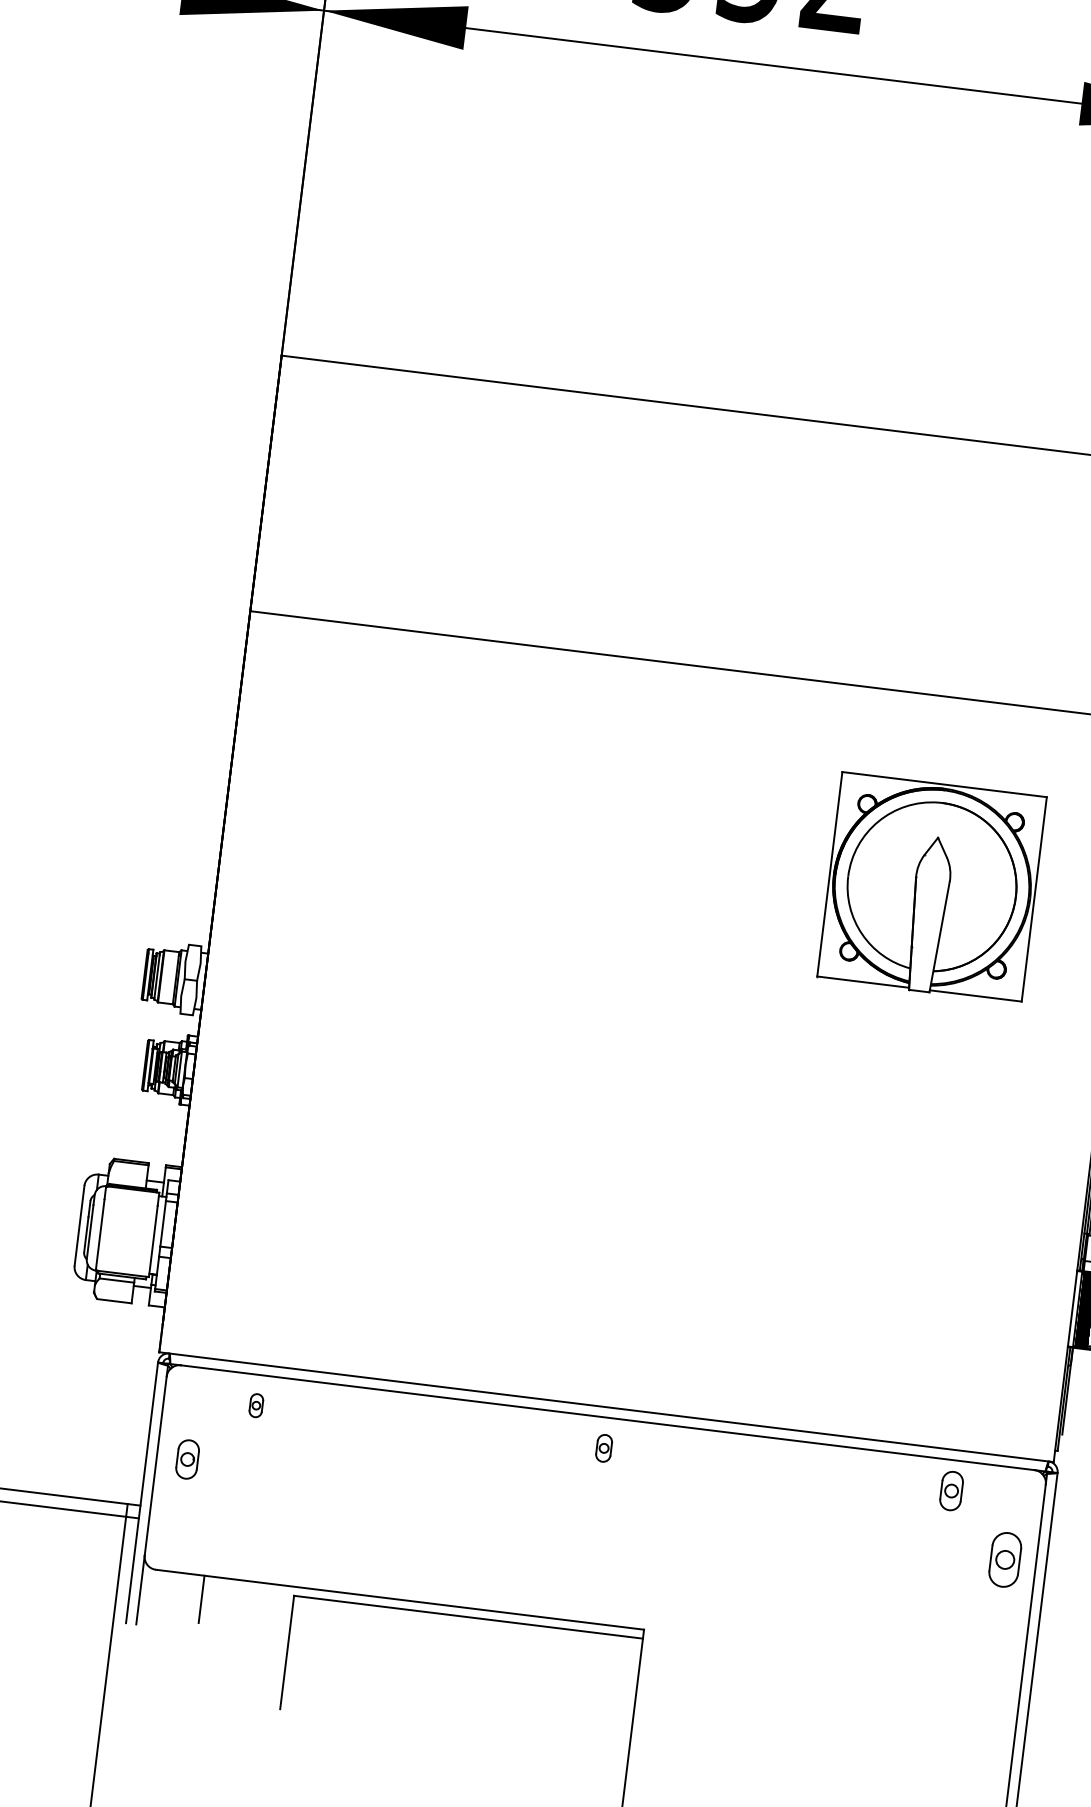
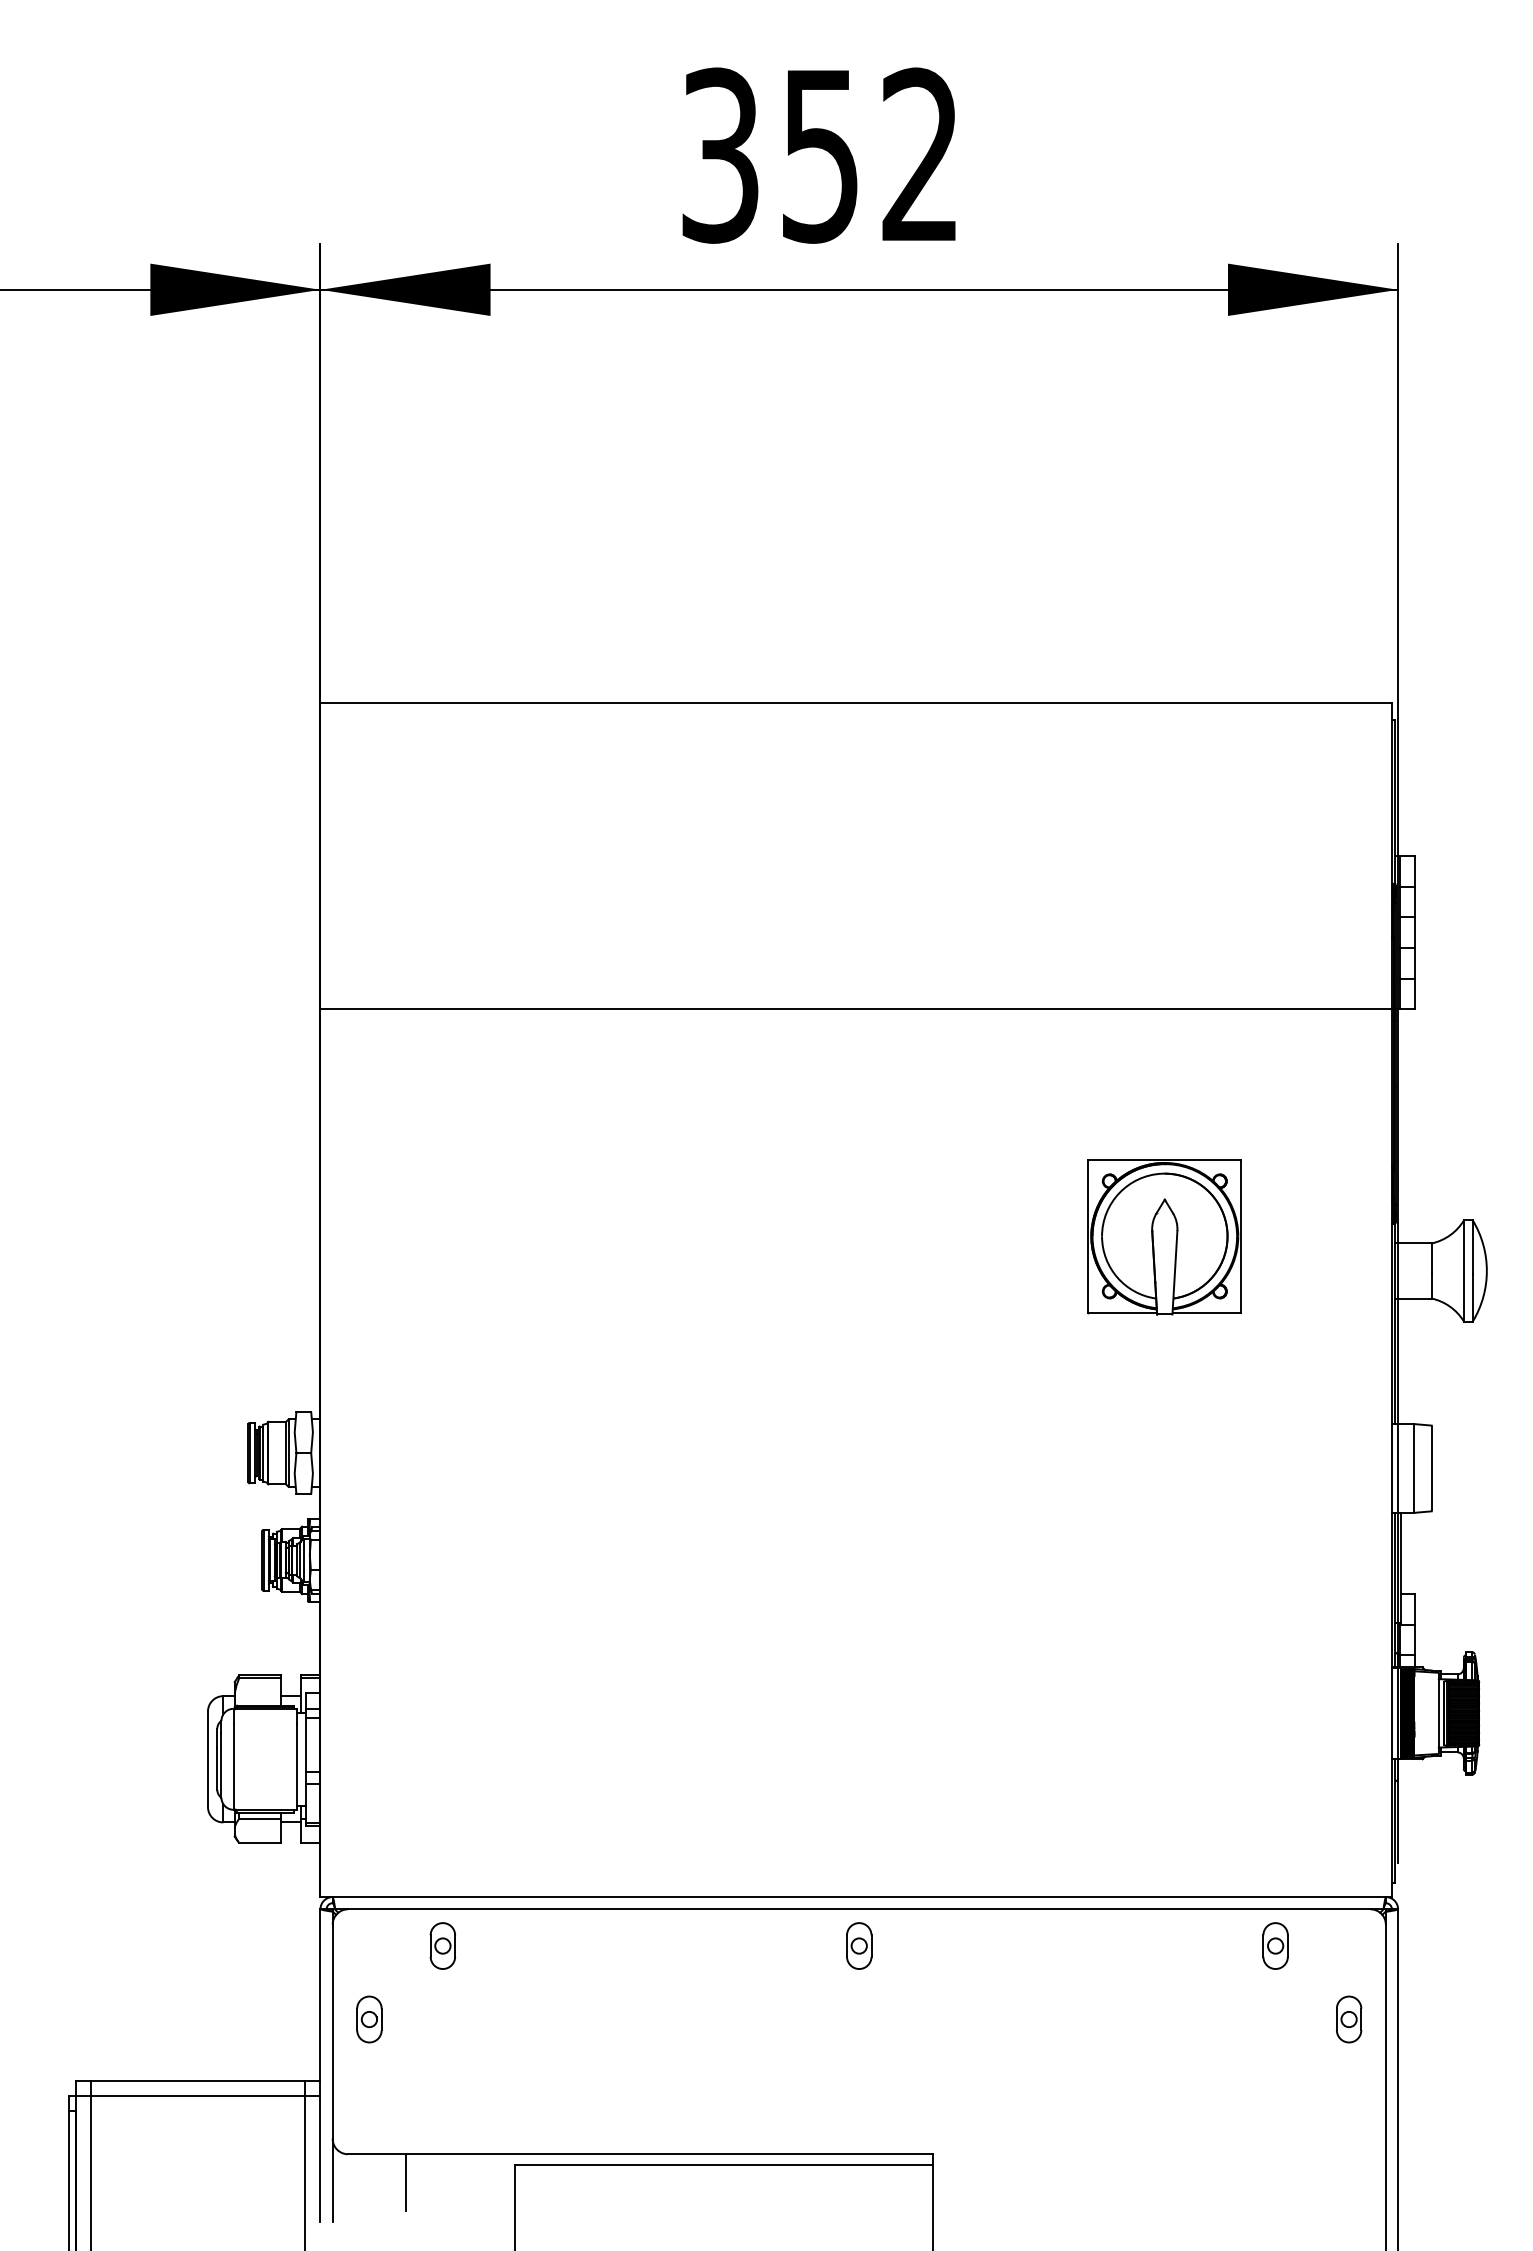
part: (931, 888) -> (1164, 1237), size x0.62
part: (256, 1405) -> (442, 1945), size x1.67
part: (604, 1447) -> (859, 1945), size x1.43
part: (1005, 1559) -> (1349, 2019), size x0.71

